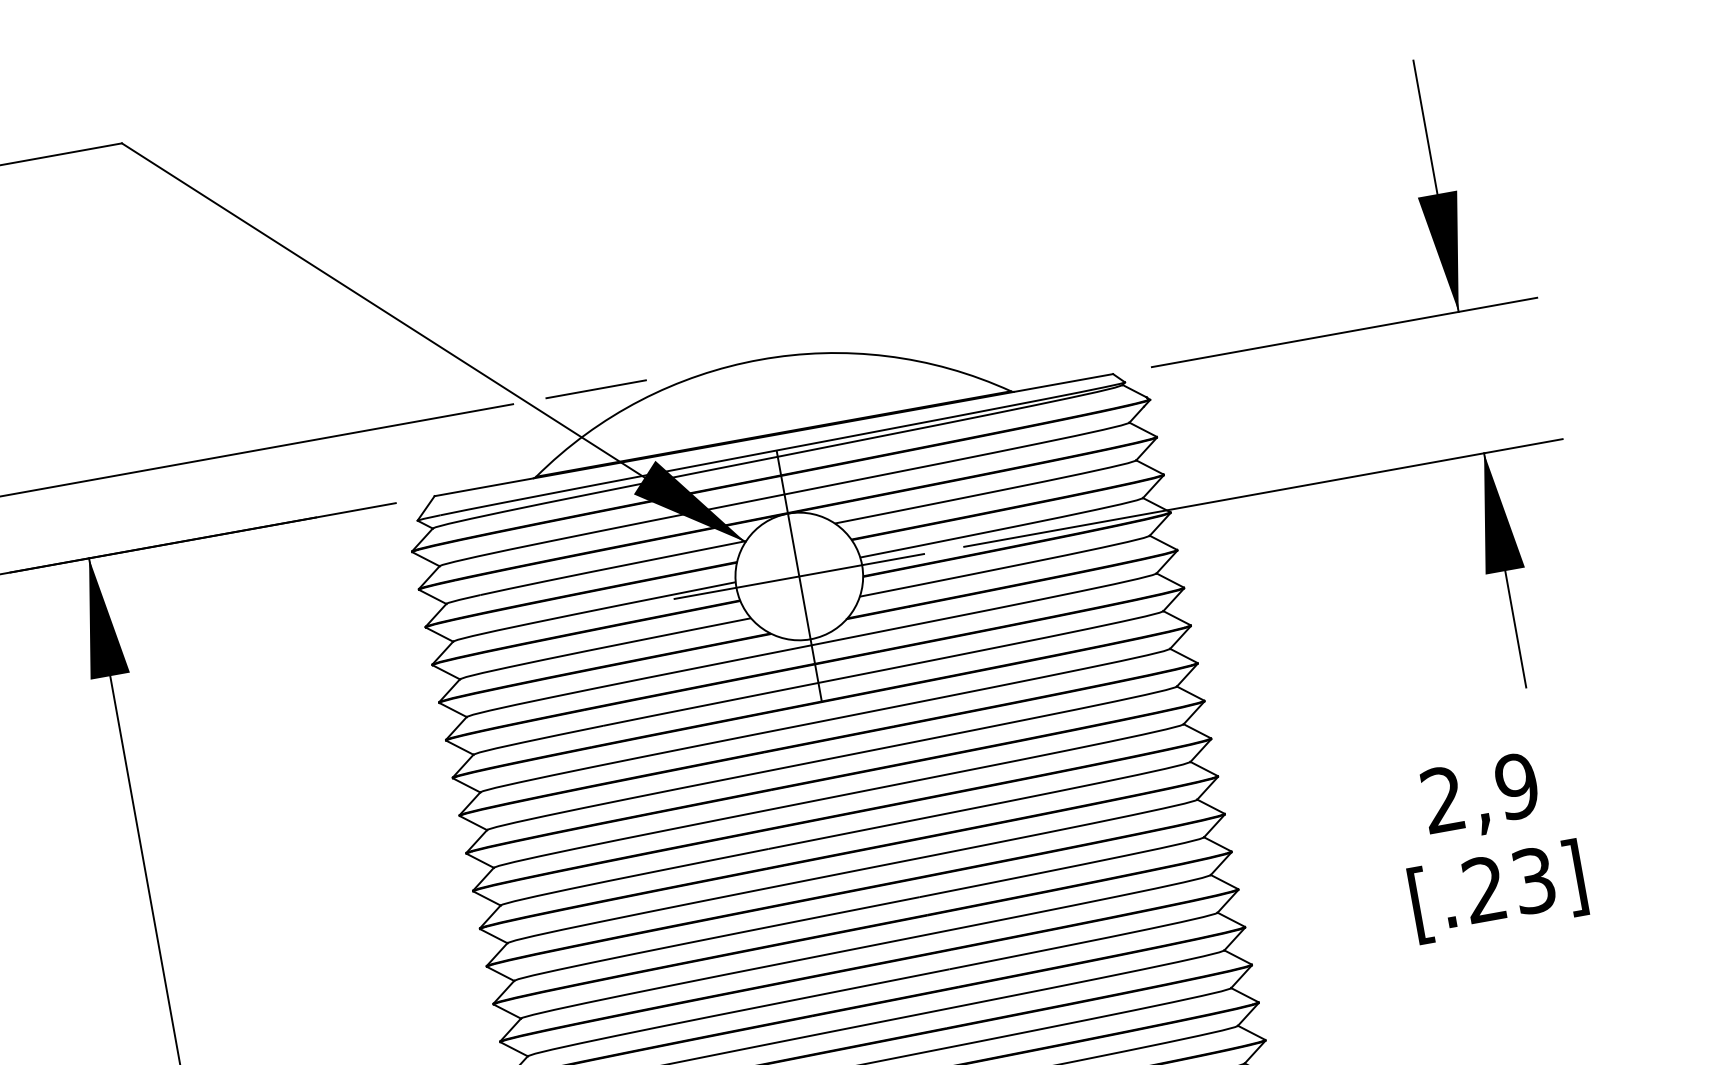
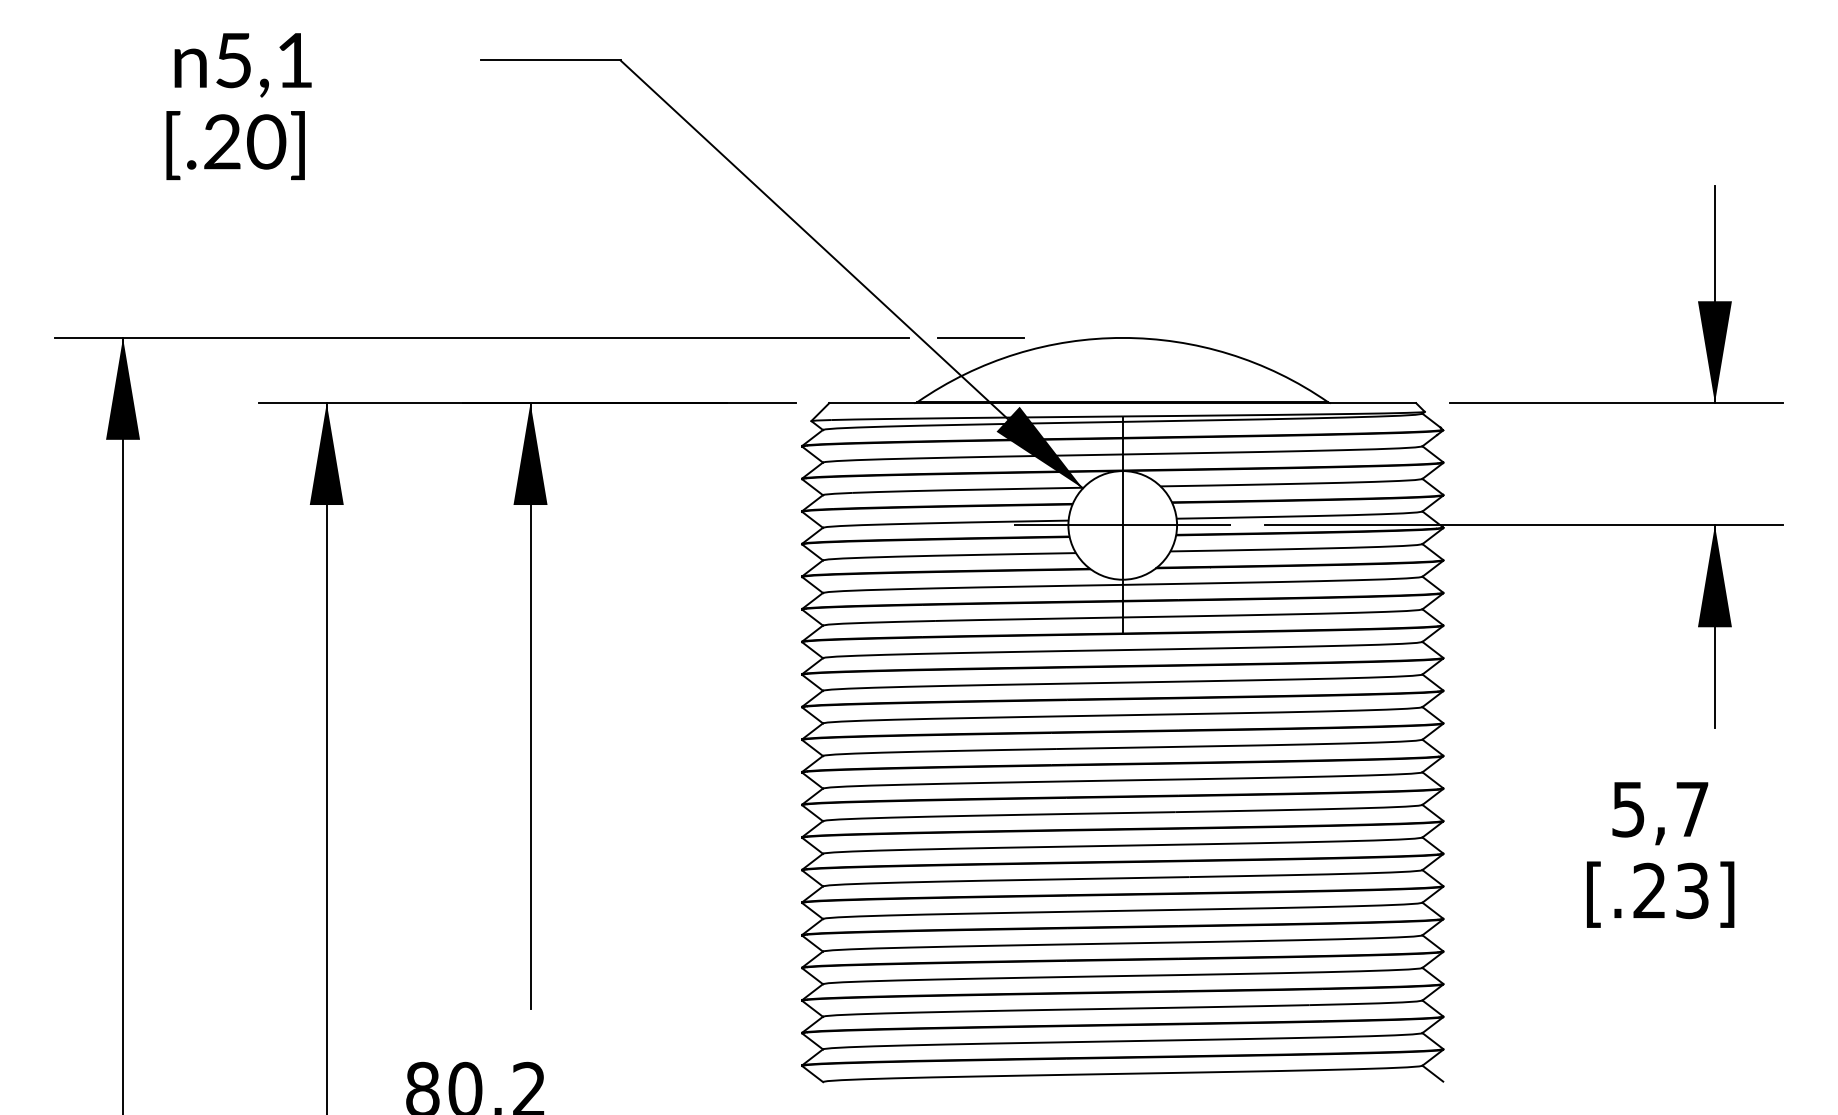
text: (1480, 793) -> (1660, 809), 2,9 -> 5,7

